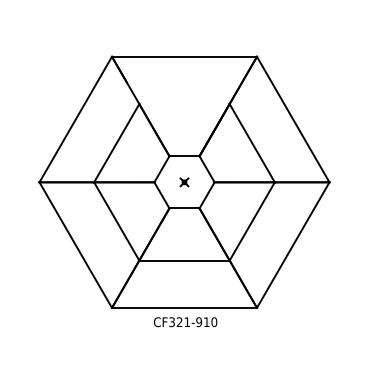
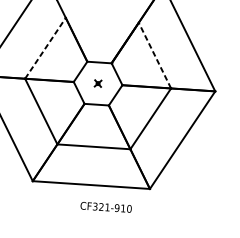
line: (116, 142) -> (45, 47), solid -> dashed
line: (251, 142) -> (154, 55), solid -> dashed
text: (185, 322) -> (106, 207), moved

